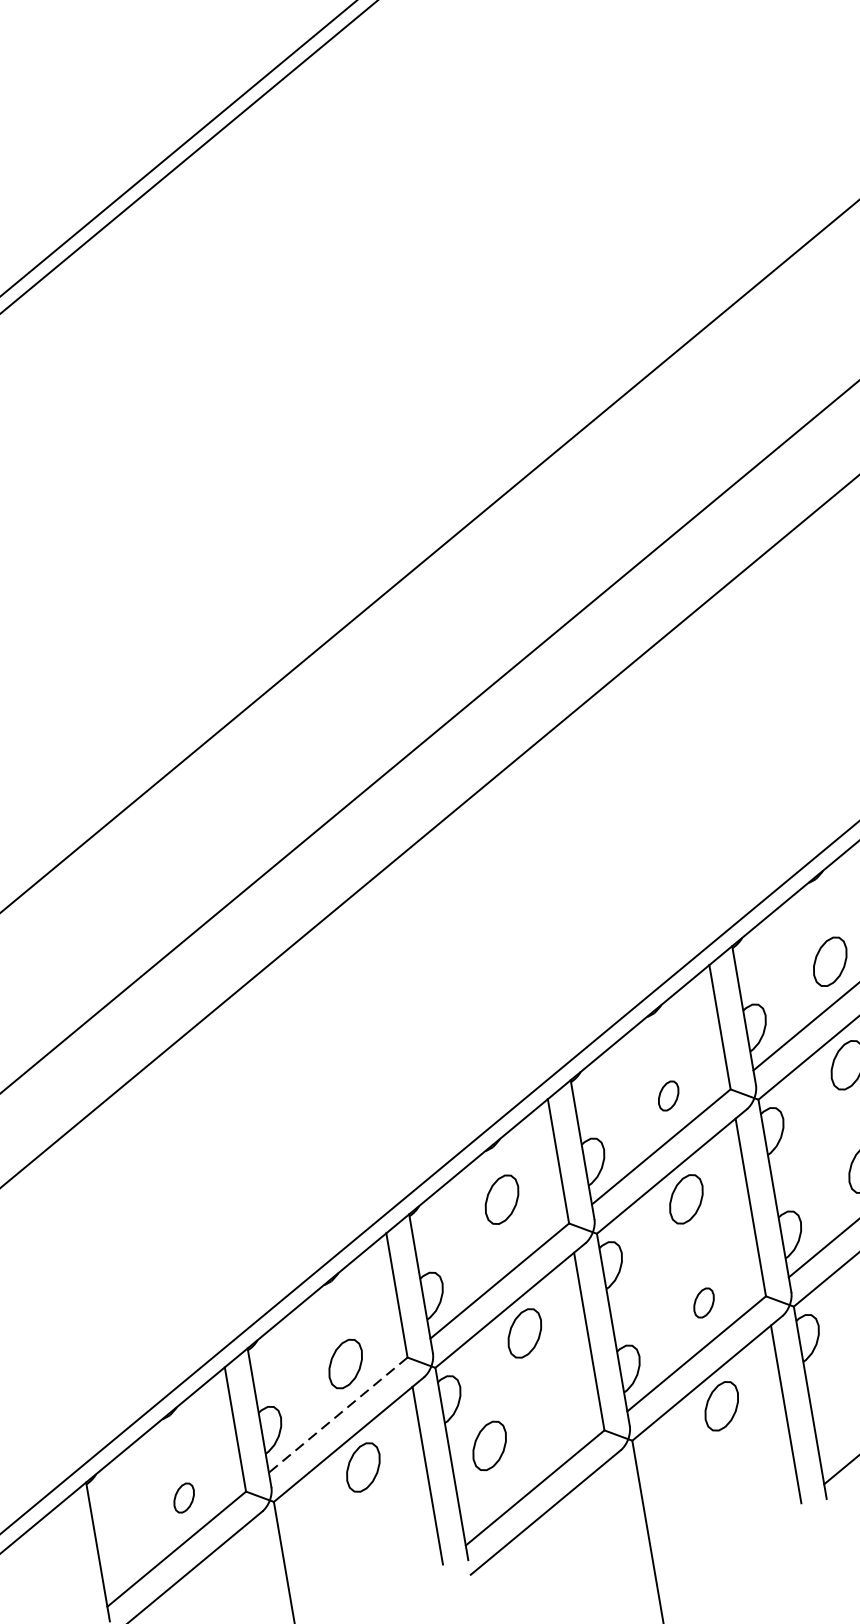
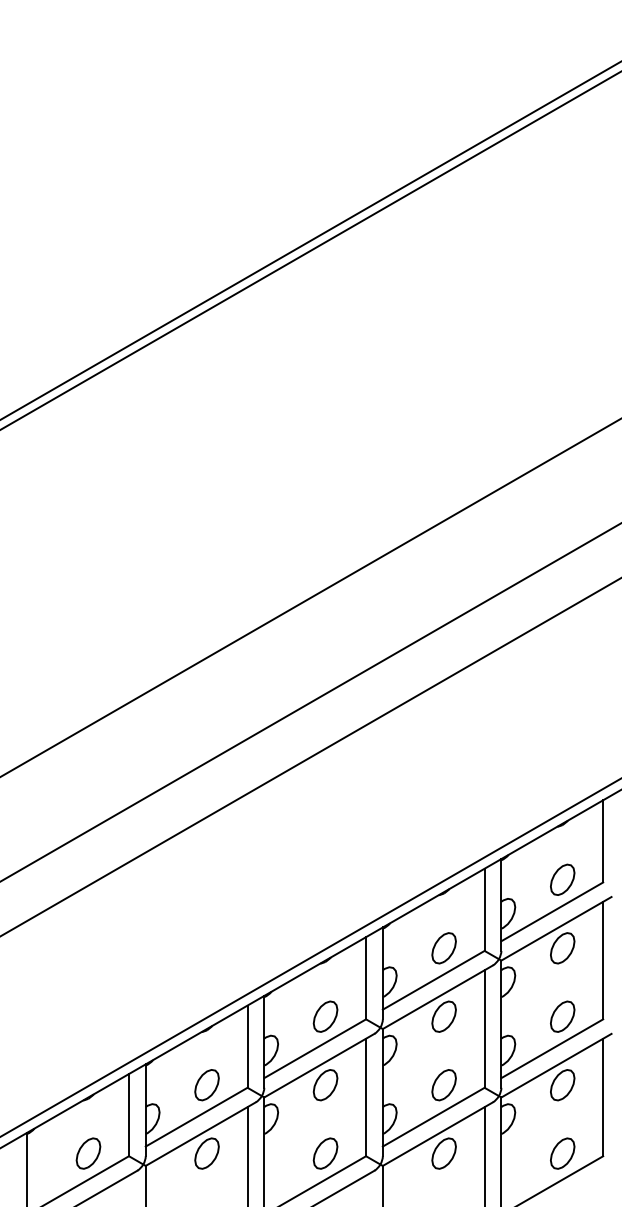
part: (667, 1096) -> (443, 948), size x1.67
part: (501, 1199) -> (325, 1016), moved
part: (703, 1303) -> (443, 1085), size x1.67
line: (338, 1415) -> (196, 1117), dashed -> solid
part: (489, 1445) -> (325, 1153), moved
part: (184, 1497) -> (88, 1153), size x1.67

